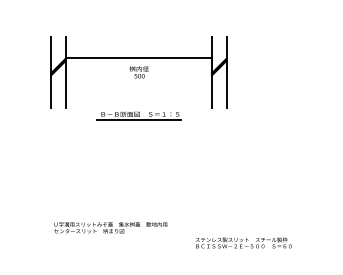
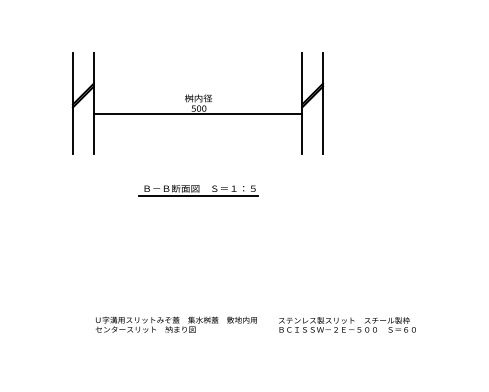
line: (138, 58) -> (197, 114), moved
part: (138, 115) -> (197, 190), moved
text: (110, 227) -> (176, 324), moved
text: (243, 242) -> (347, 324), moved

